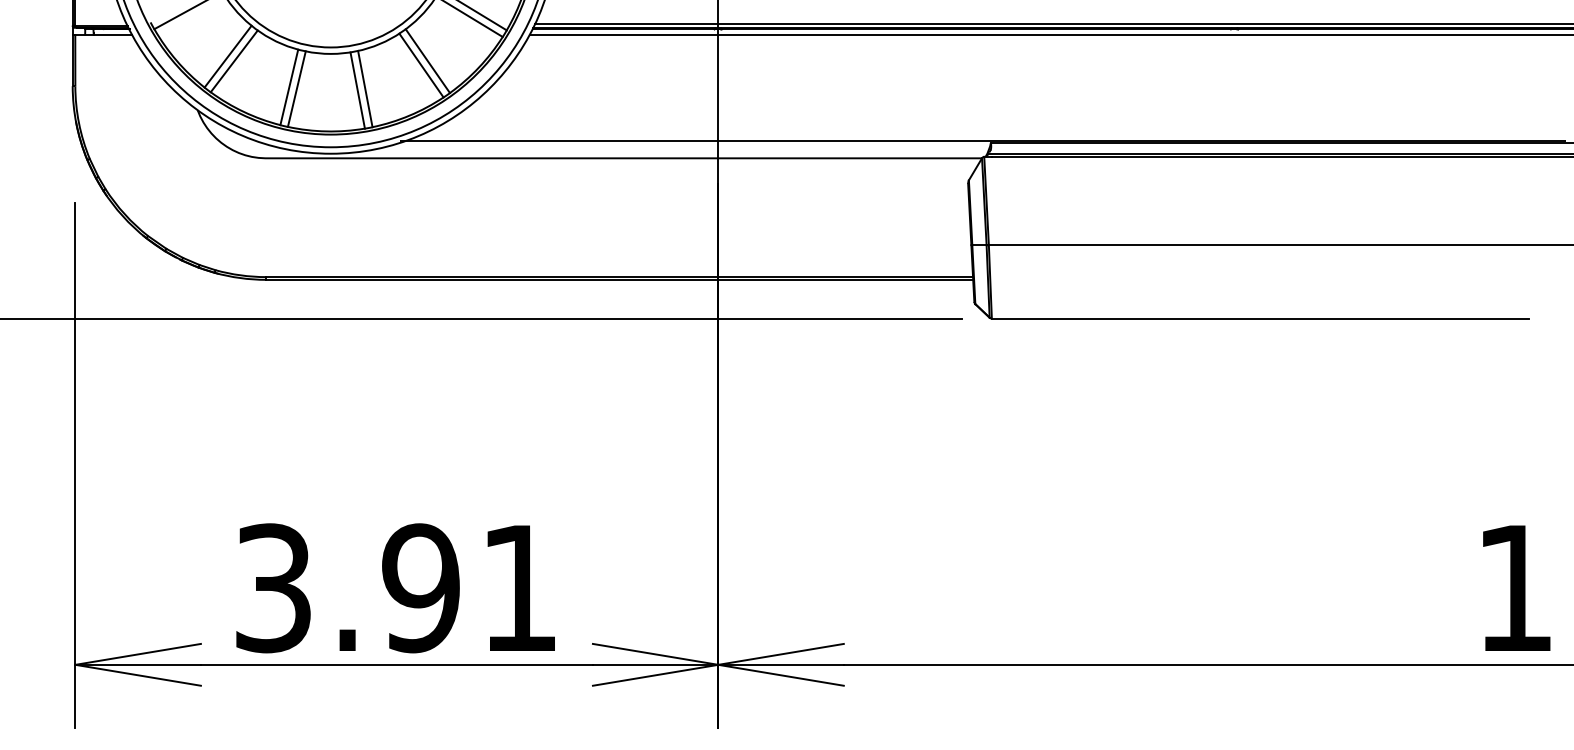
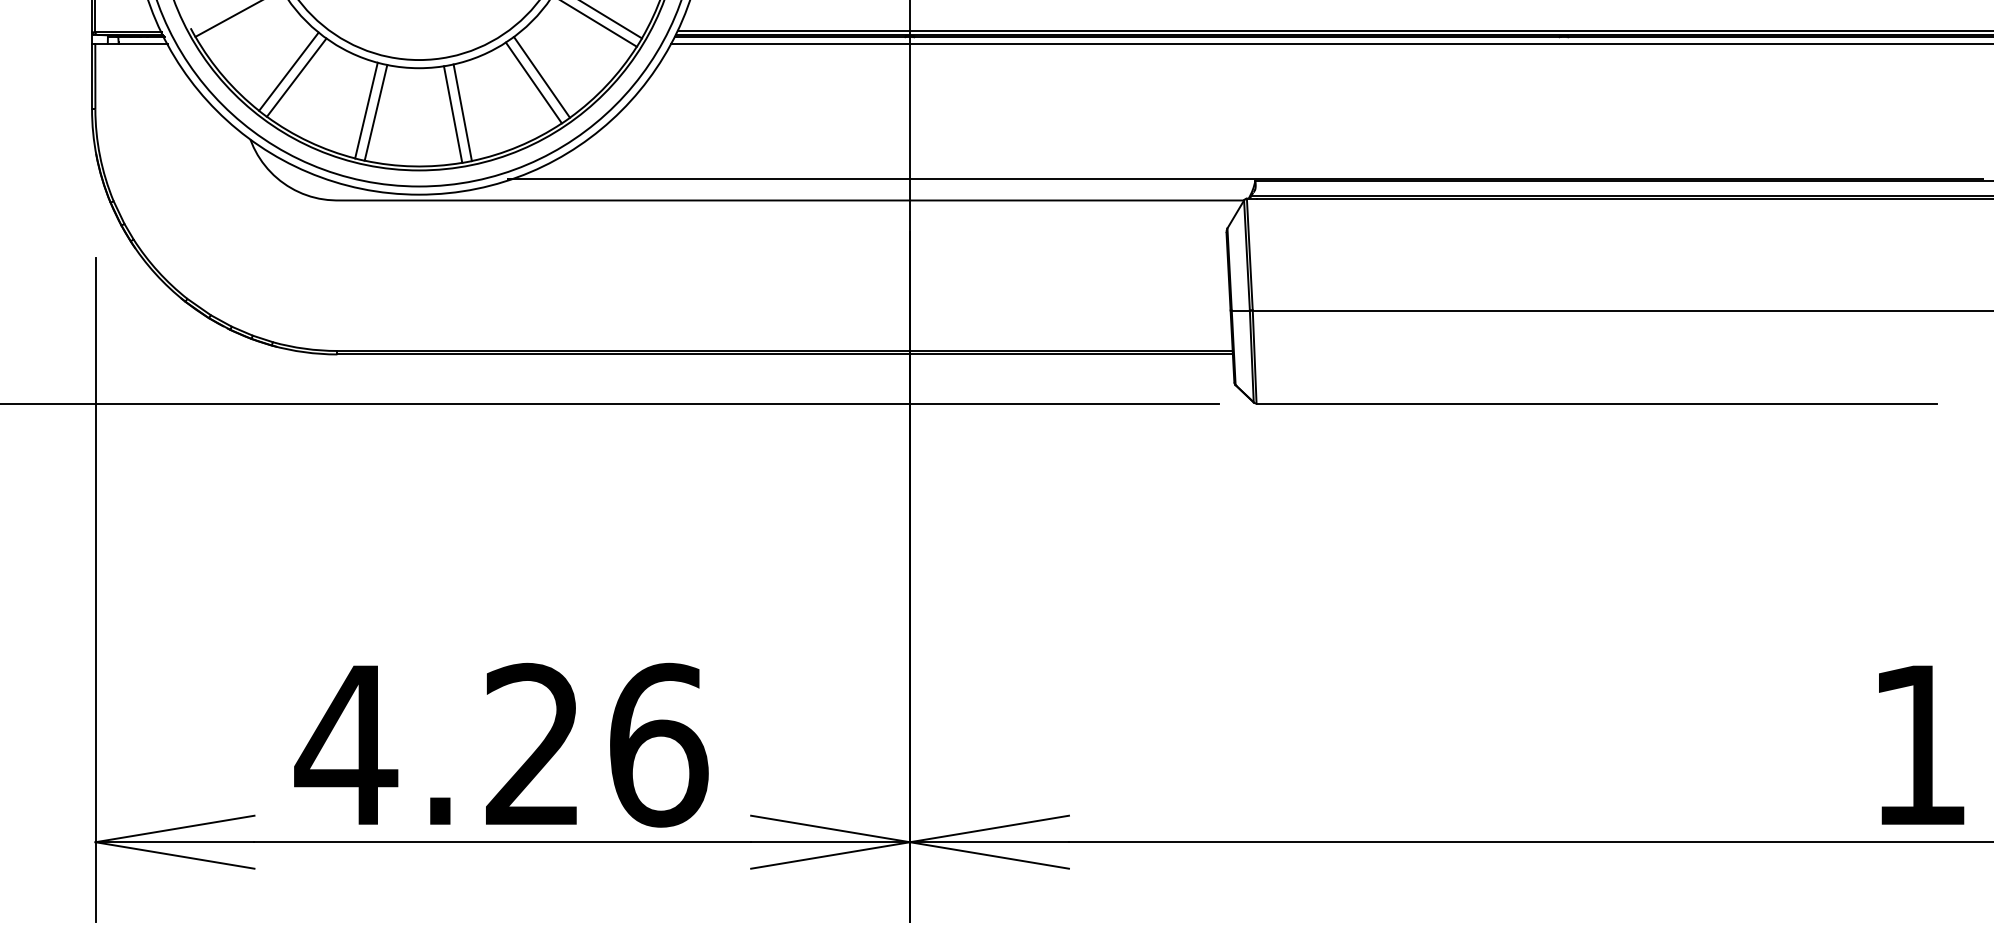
text: (395, 587) -> (501, 744), 3.91 -> 4.26

